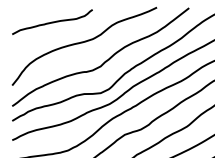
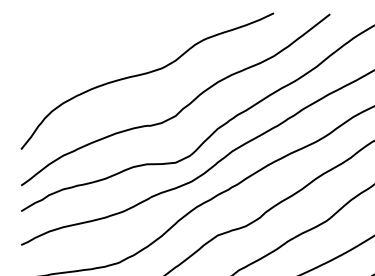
curve: (52, 21) -> (91, 37), removed

